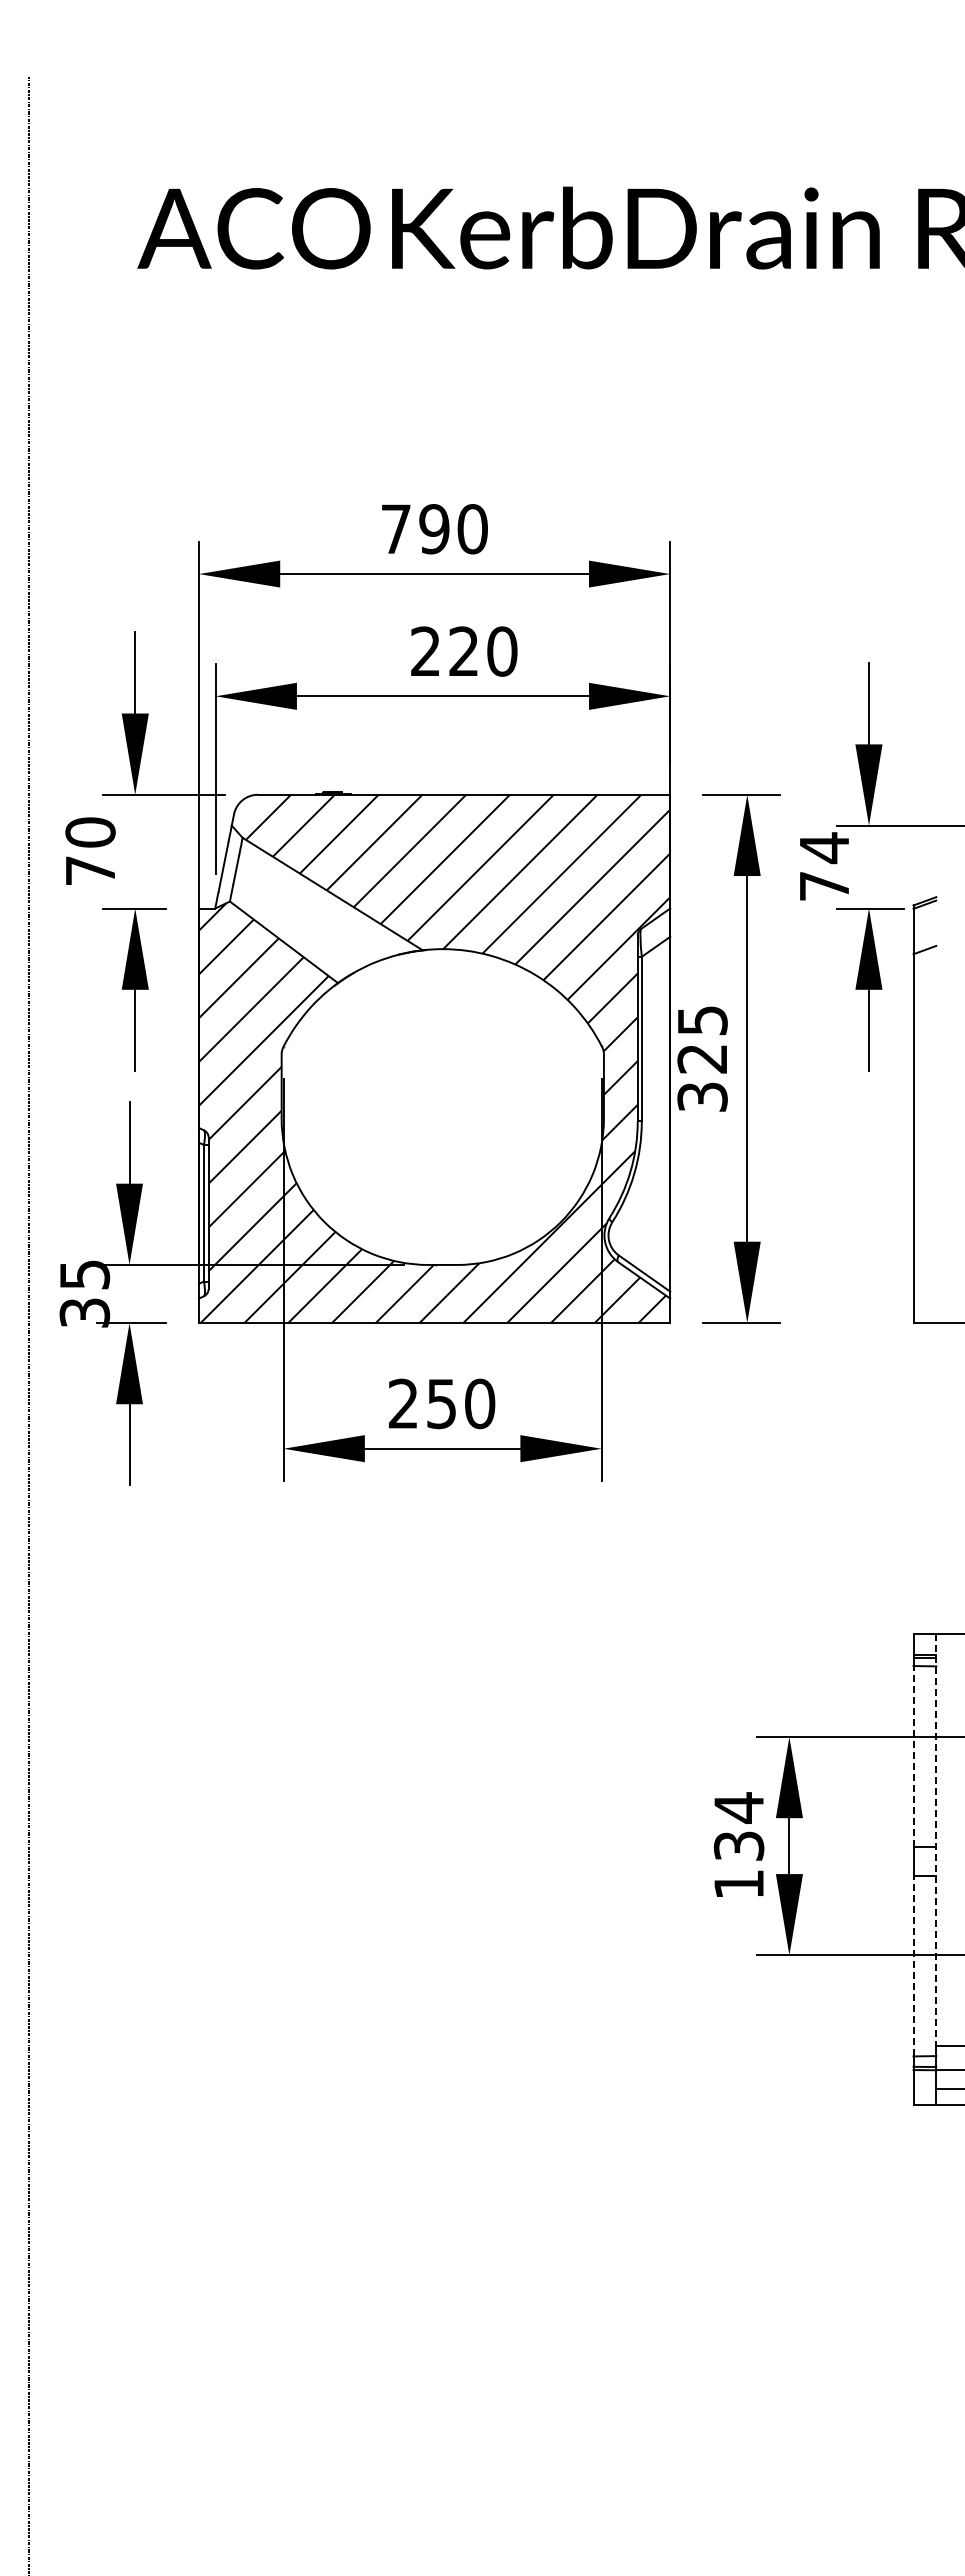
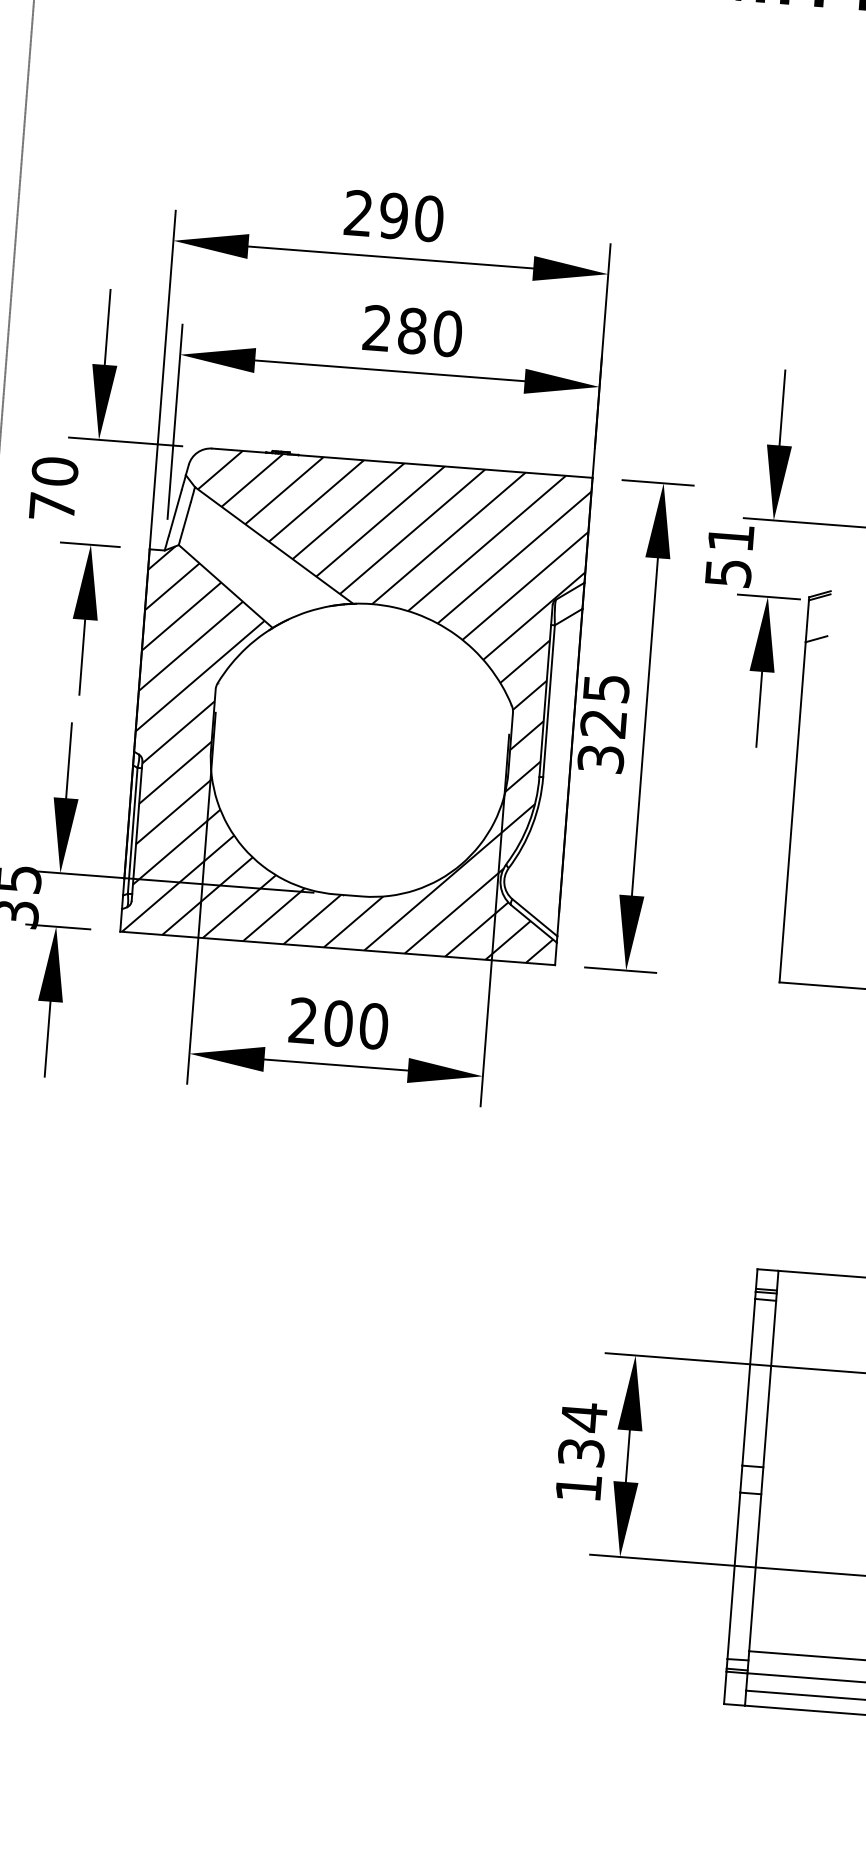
text: (395, 528) -> (358, 212), 790 -> 290
text: (464, 651) -> (412, 331), 220 -> 280
text: (824, 866) -> (729, 554), 74 -> 51
text: (441, 1403) -> (338, 1023), 250 -> 200
line: (913, 1755) -> (748, 1381), dashed -> solid
line: (936, 1840) -> (764, 1461), dashed -> solid
line: (913, 1965) -> (733, 1575), dashed -> solid

